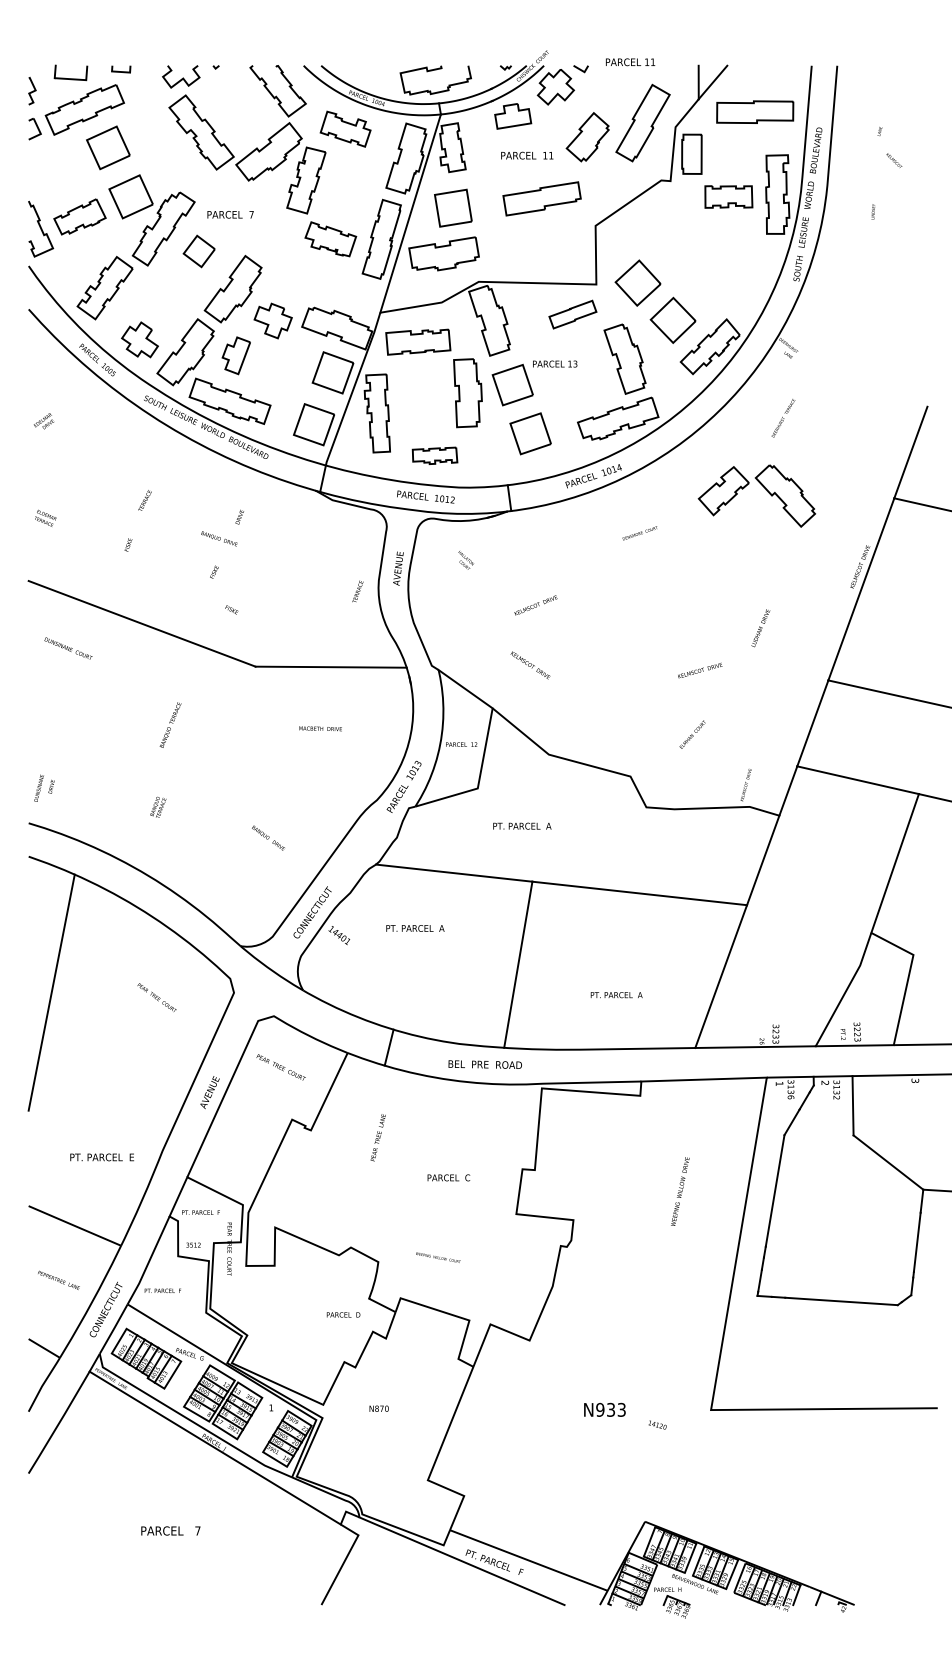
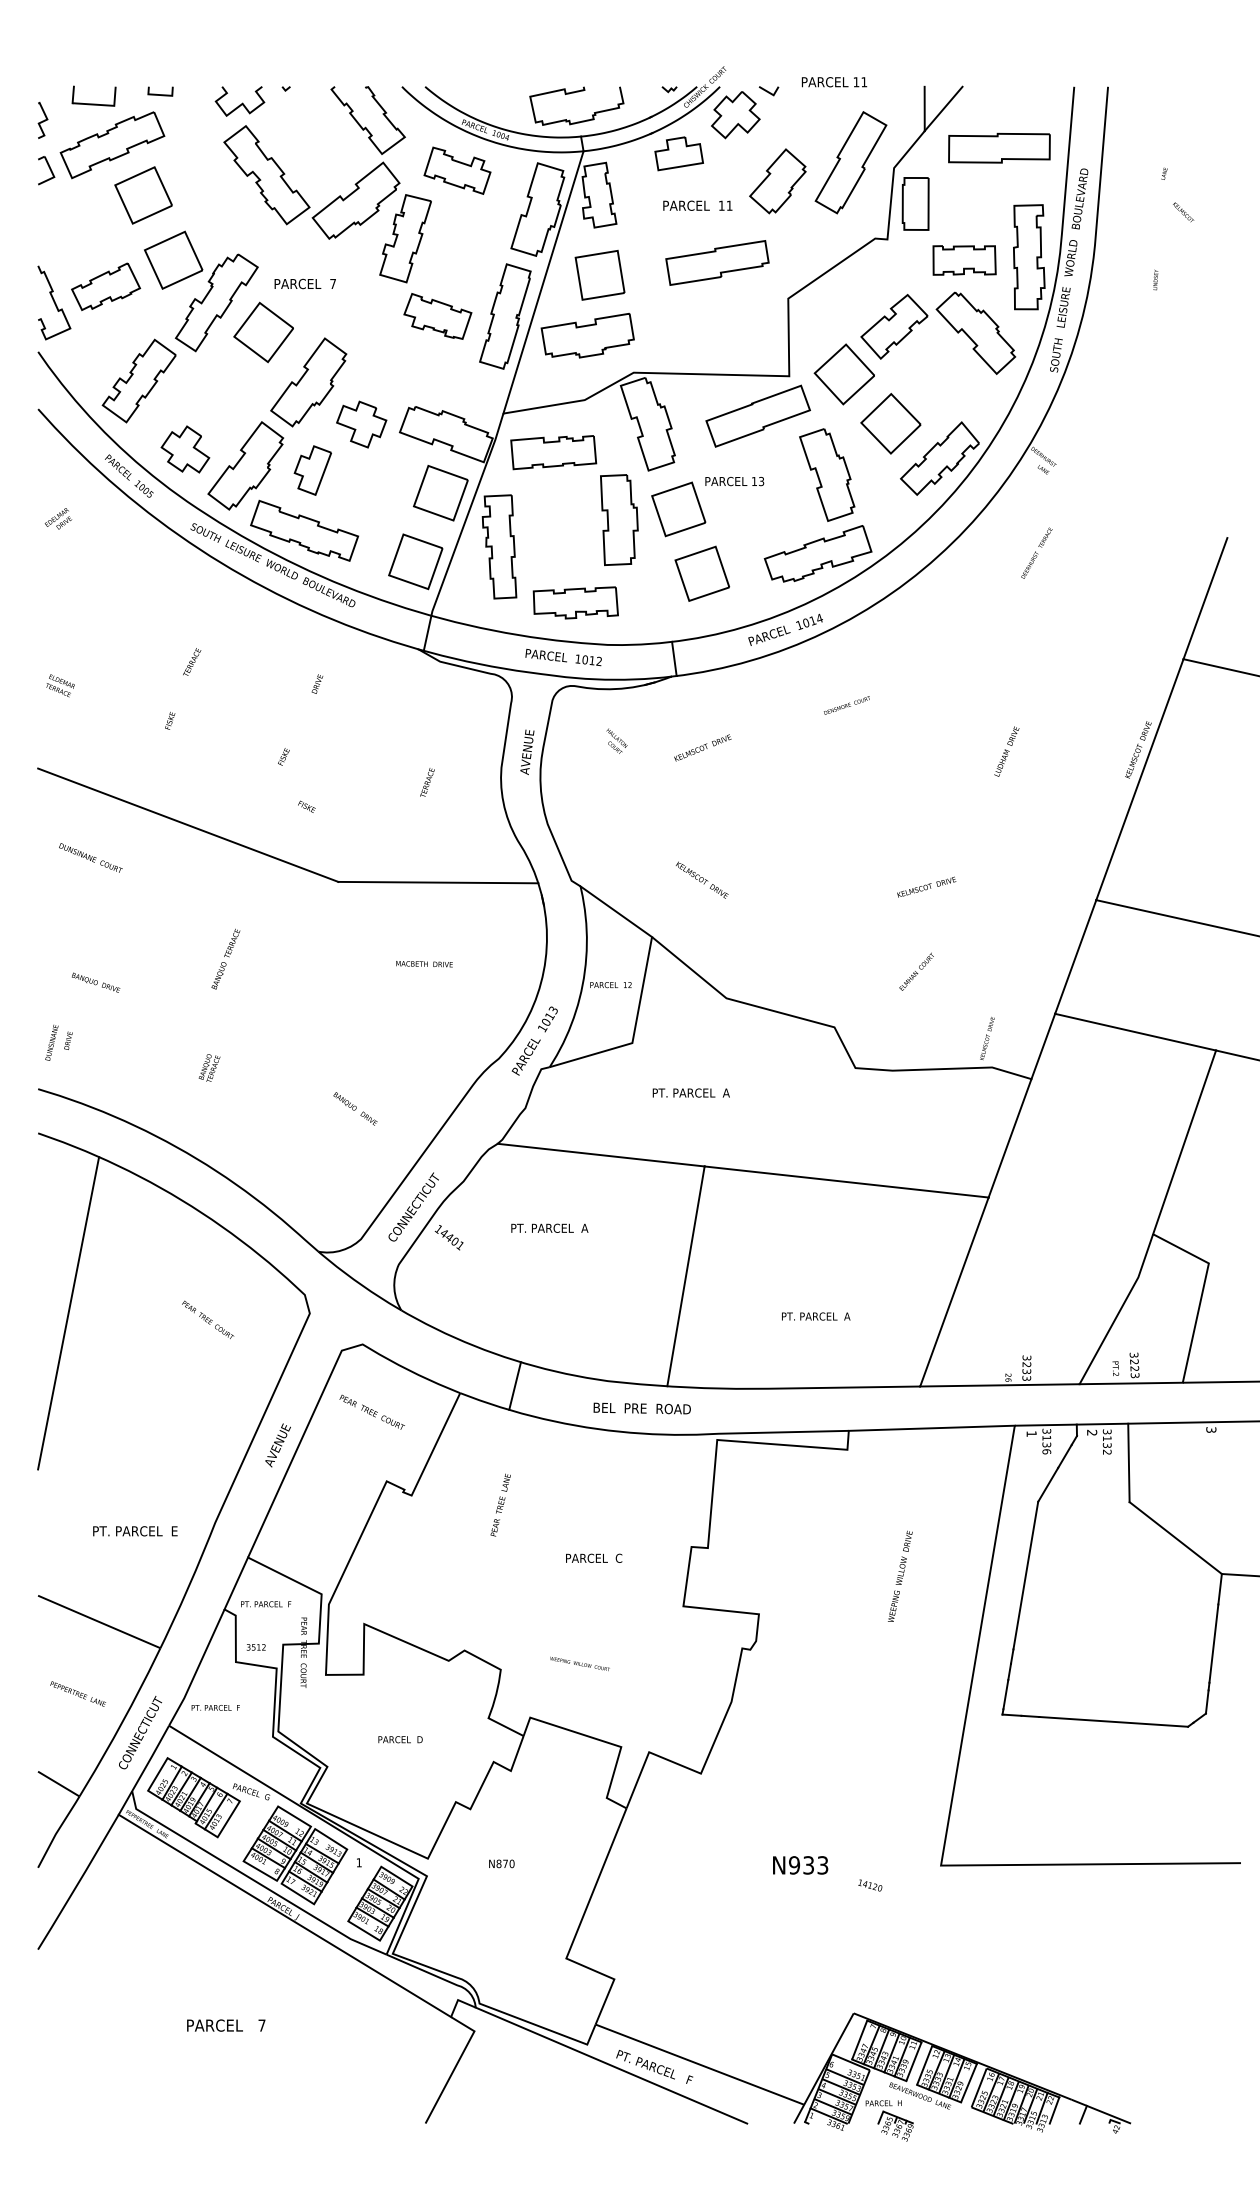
part: (199, 251) -> (264, 332), size x1.43
part: (572, 314) -> (757, 415), size x1.67
text: (43, 421) -> (57, 519), moved
part: (434, 455) -> (575, 602), size x1.43
part: (763, 487) -> (946, 321), moved
text: (219, 538) -> (96, 982), moved
text: (357, 591) -> (426, 782), moved
text: (535, 605) -> (702, 748), moved
text: (760, 628) -> (1006, 752), moved
text: (343, 1314) -> (400, 1739), moved

